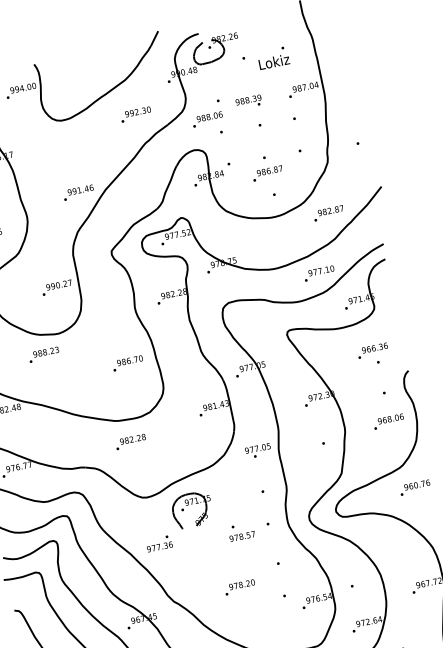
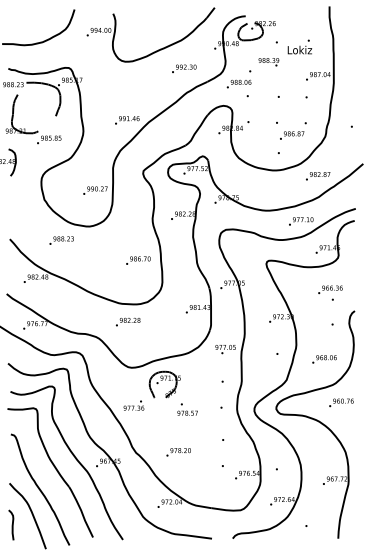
text: (248, 102) -> (268, 62), moved
text: (268, 173) -> (292, 135), moved
text: (43, 354) -> (61, 240), moved
text: (388, 421) -> (324, 359), moved
text: (241, 531) -> (187, 409), moved
text: (239, 587) -> (178, 452), moved

